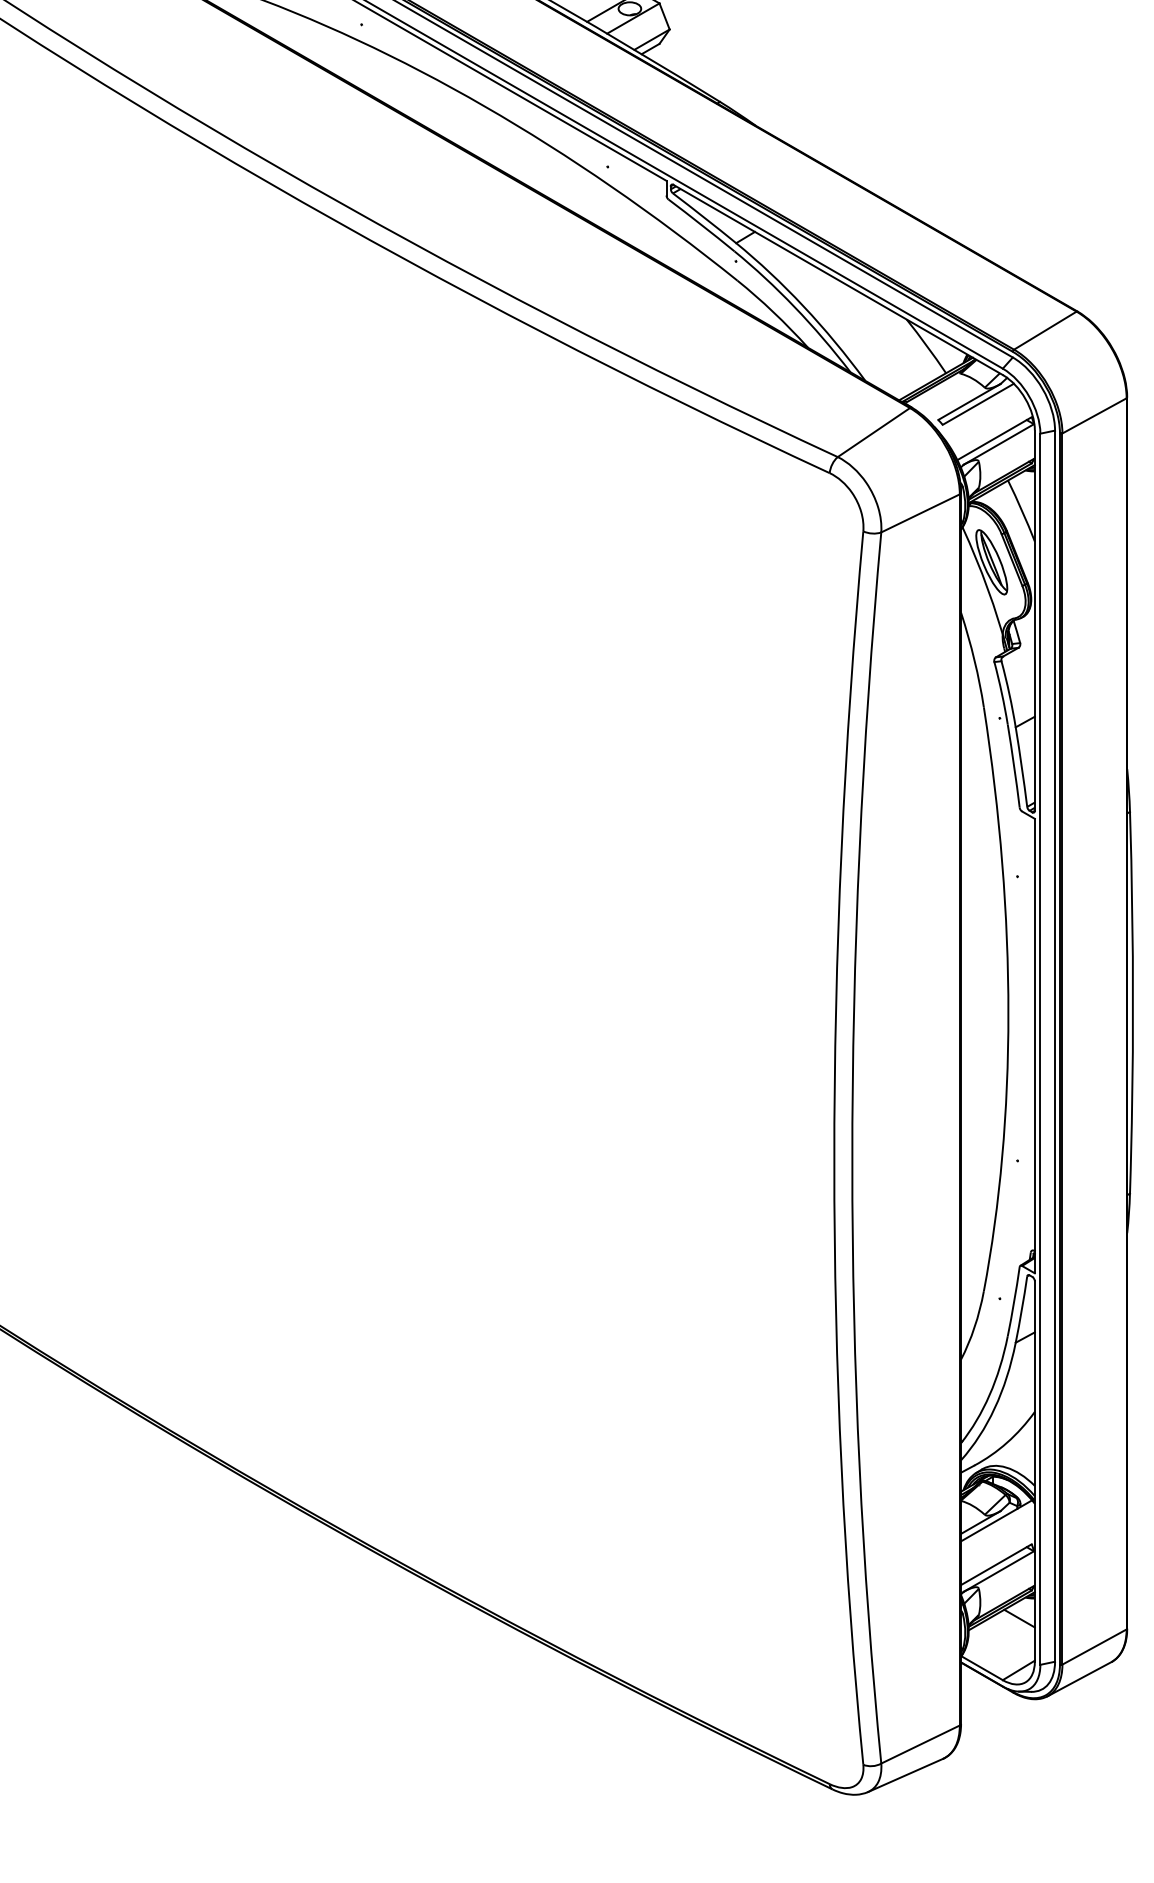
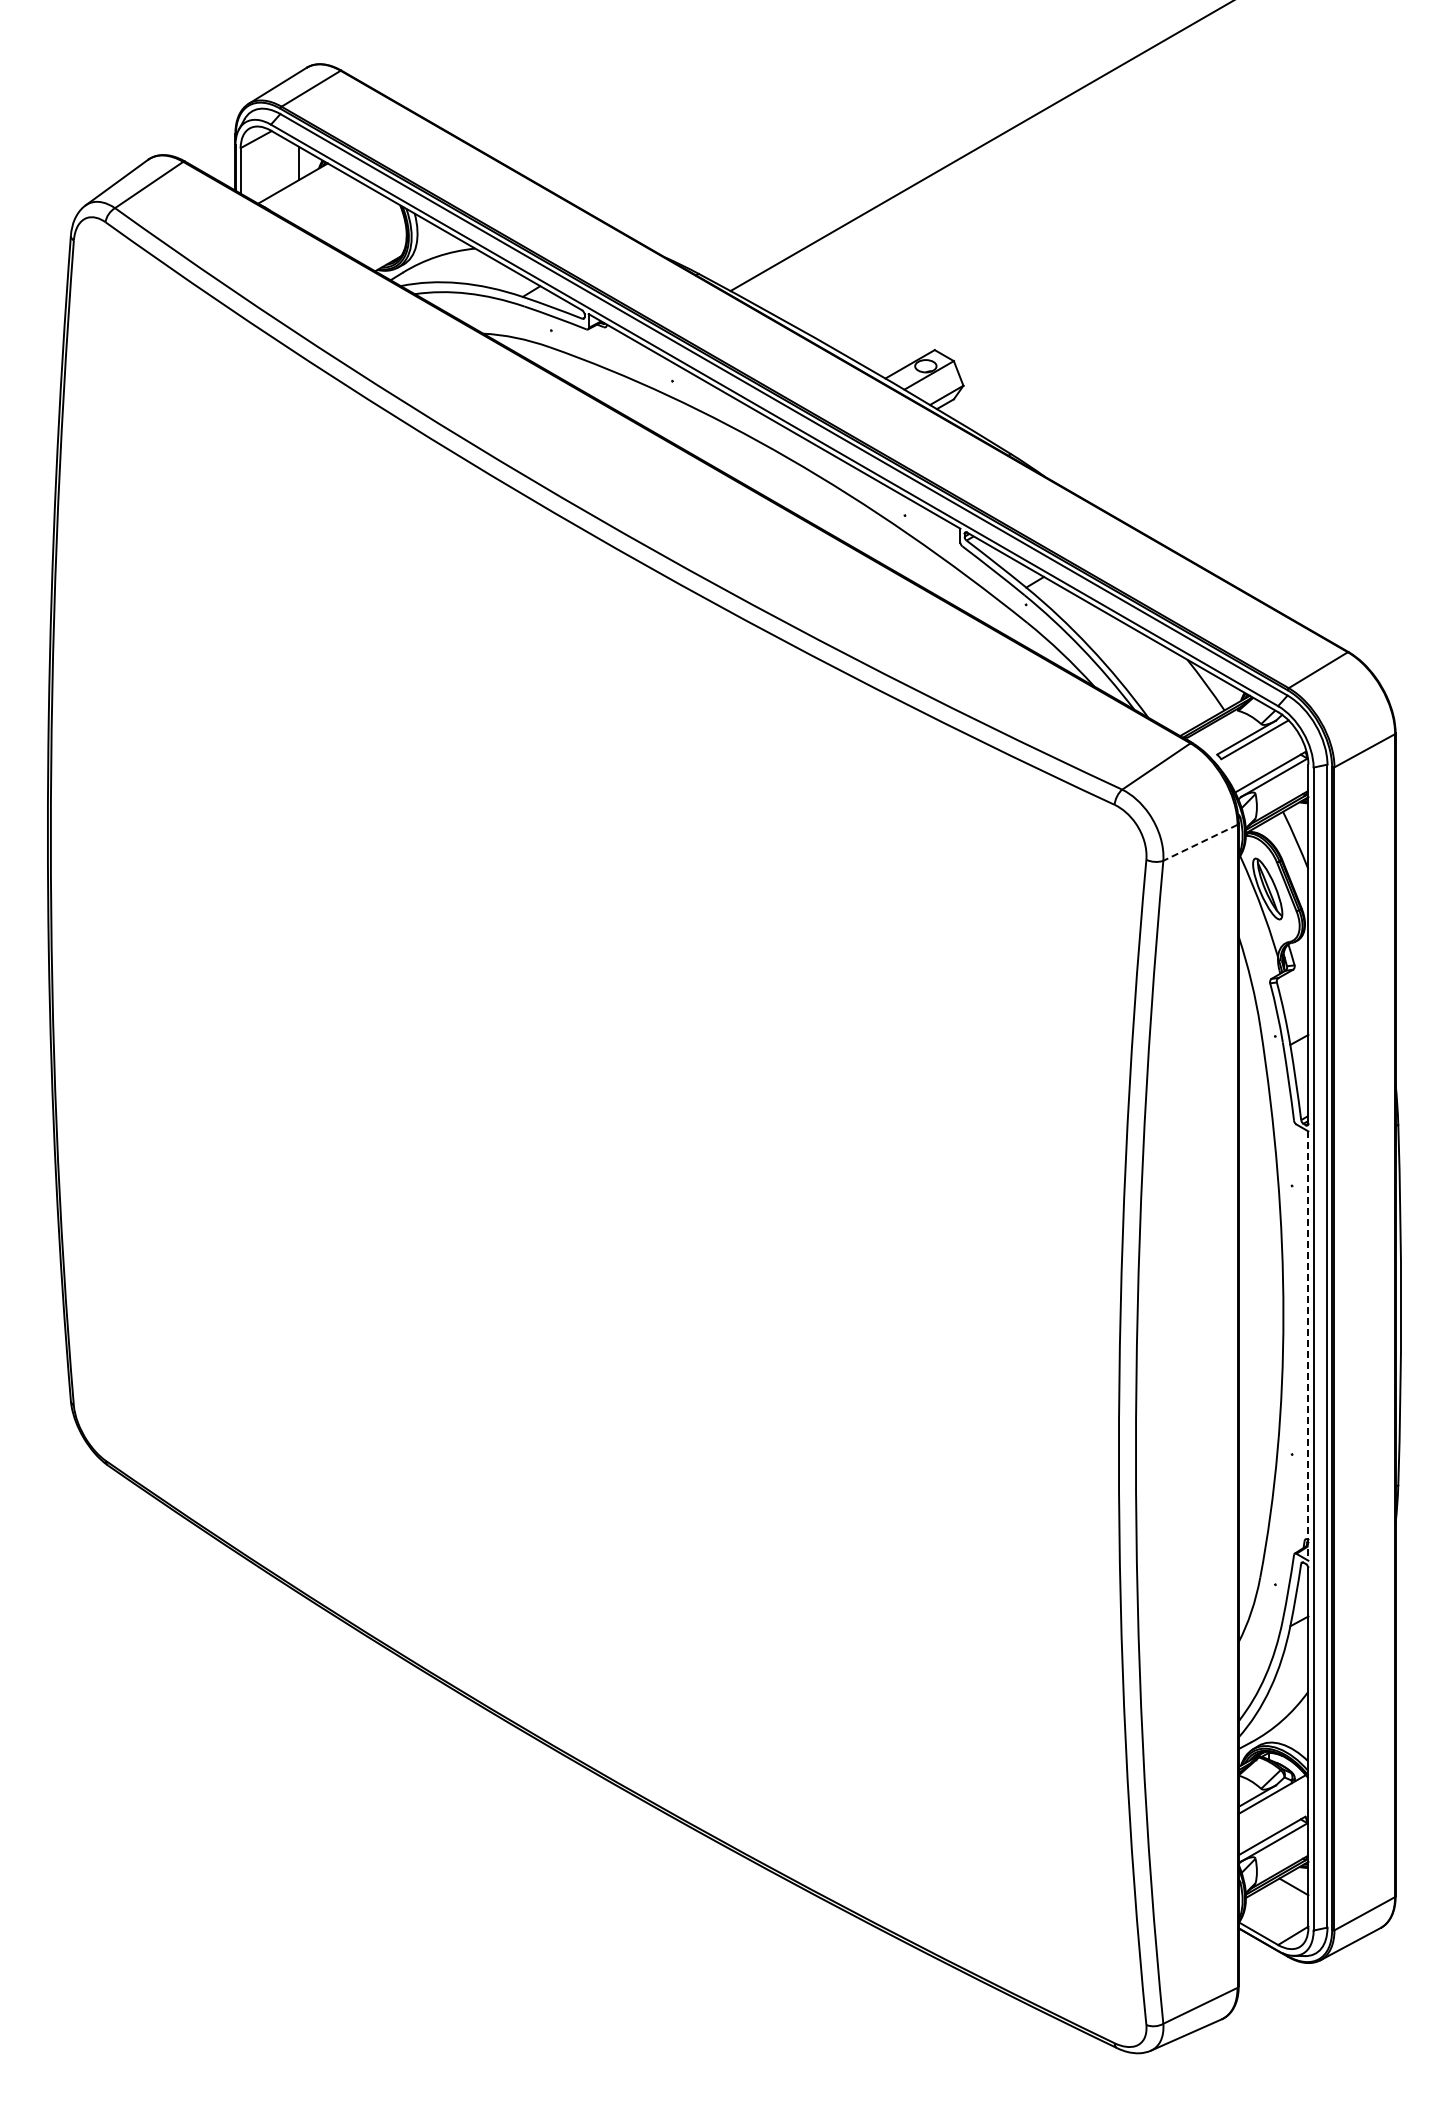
line: (919, 514) -> (1199, 843), solid -> dashed
line: (1034, 1046) -> (1308, 1346), solid -> dashed

